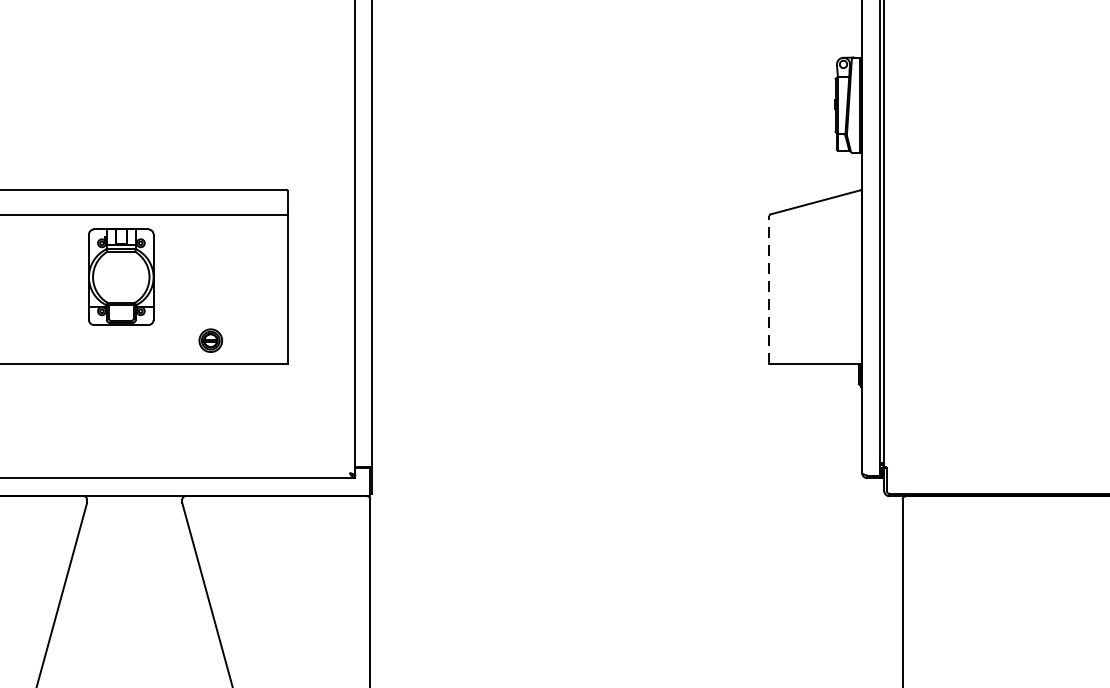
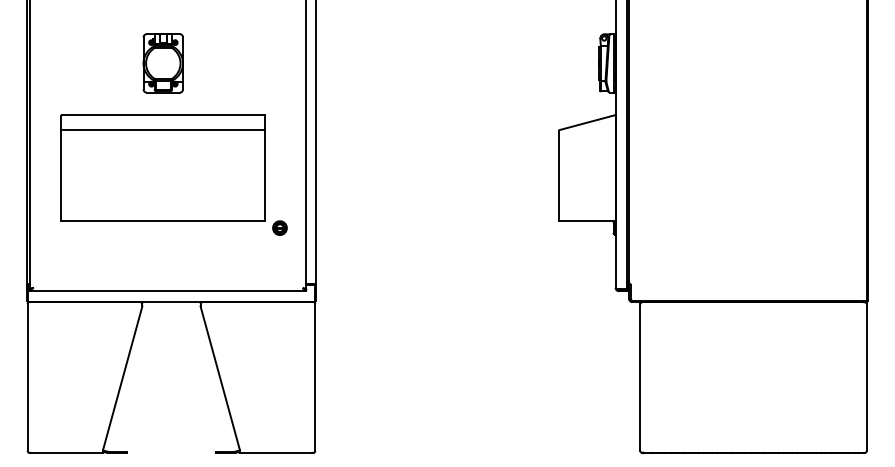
part: (119, 277) -> (162, 63), moved
line: (770, 288) -> (559, 175), dashed -> solid
part: (210, 339) -> (279, 227), moved

